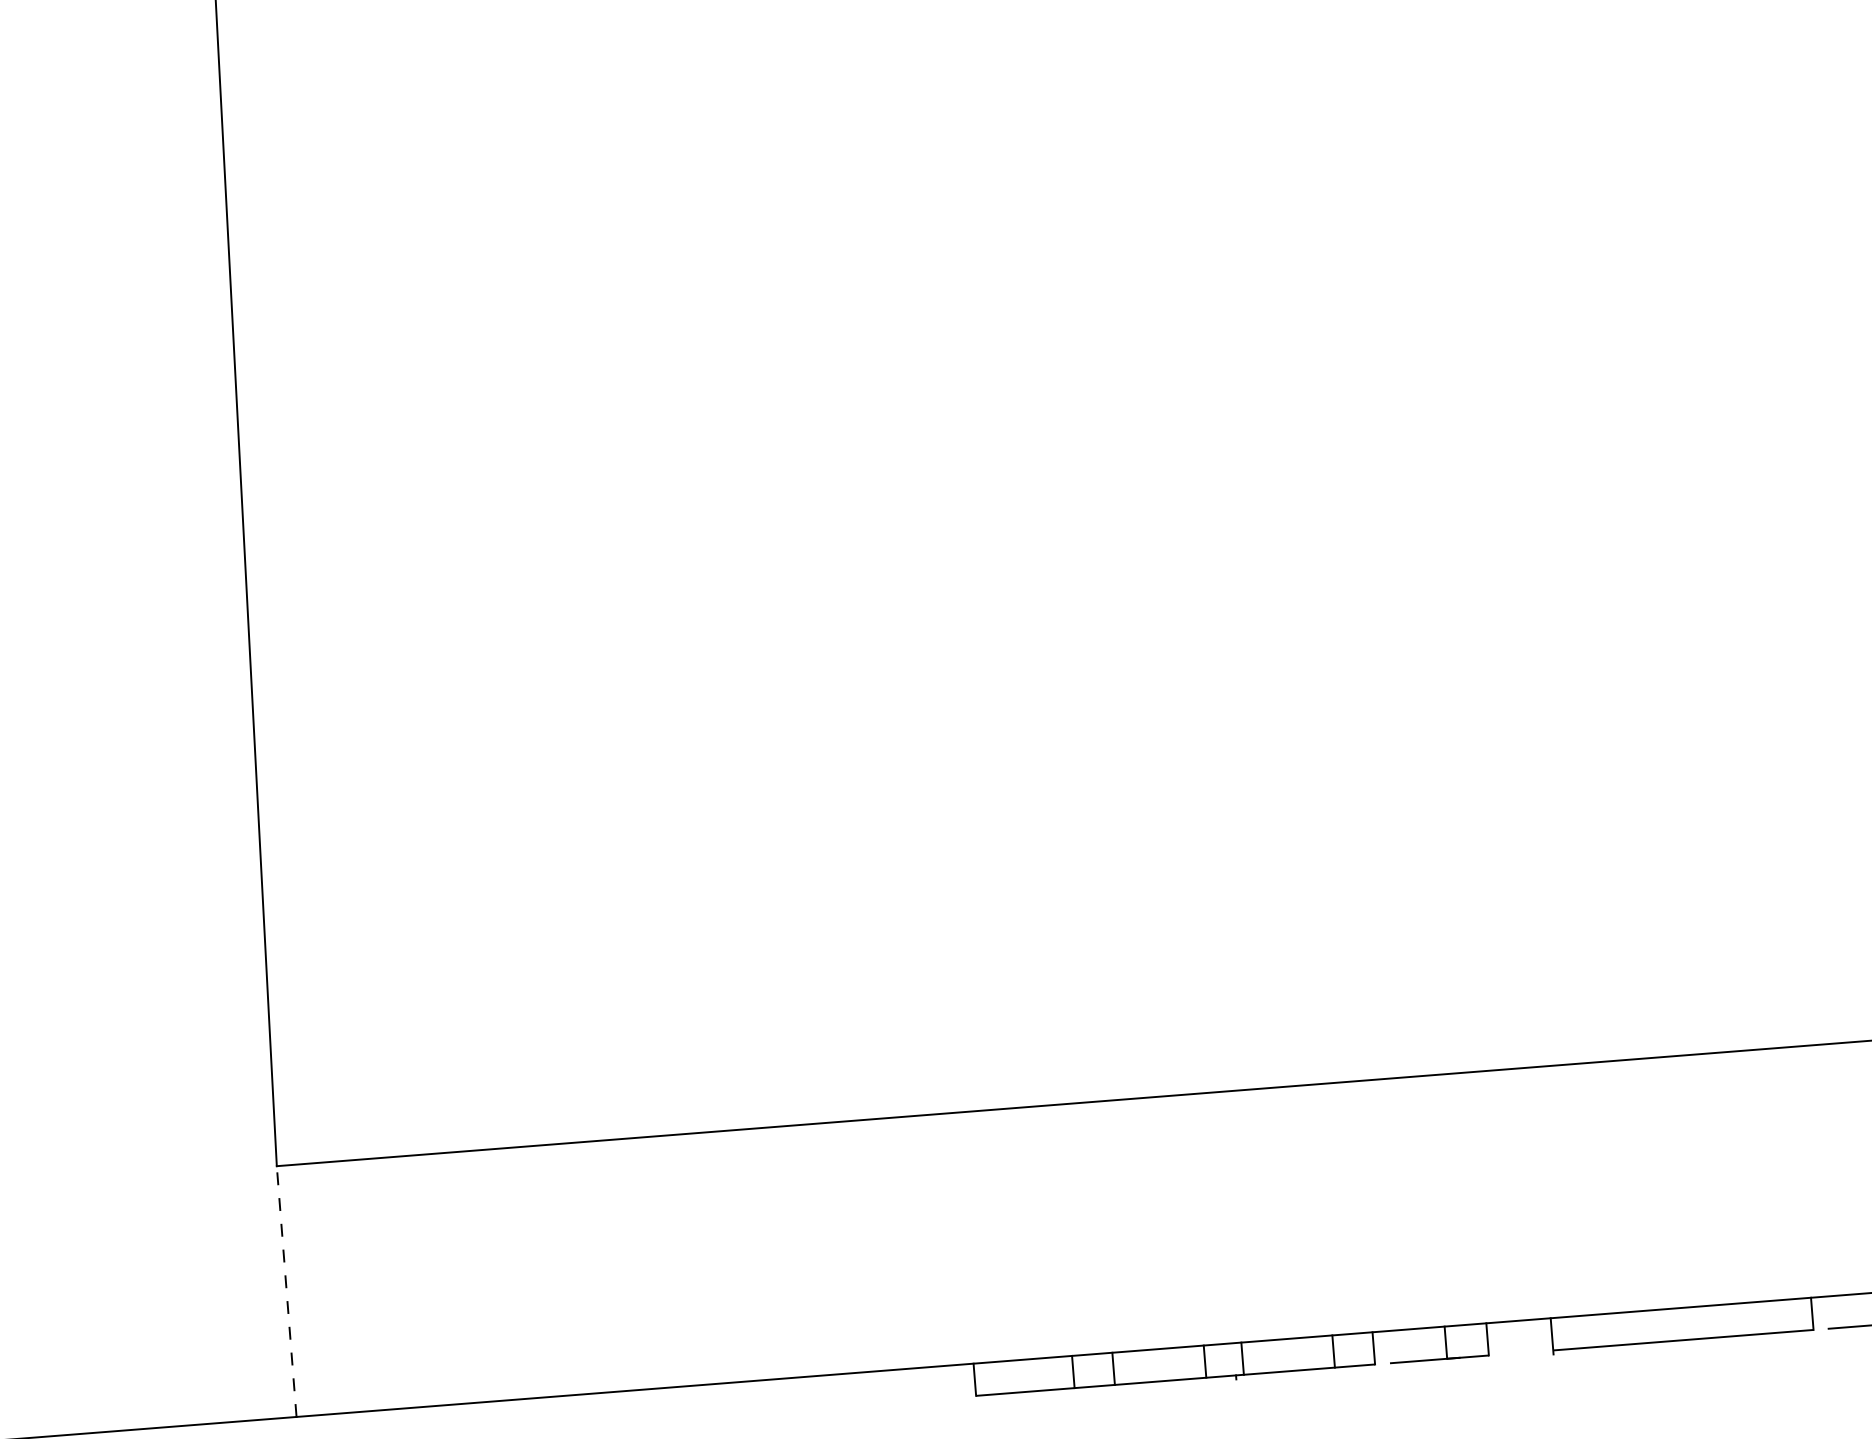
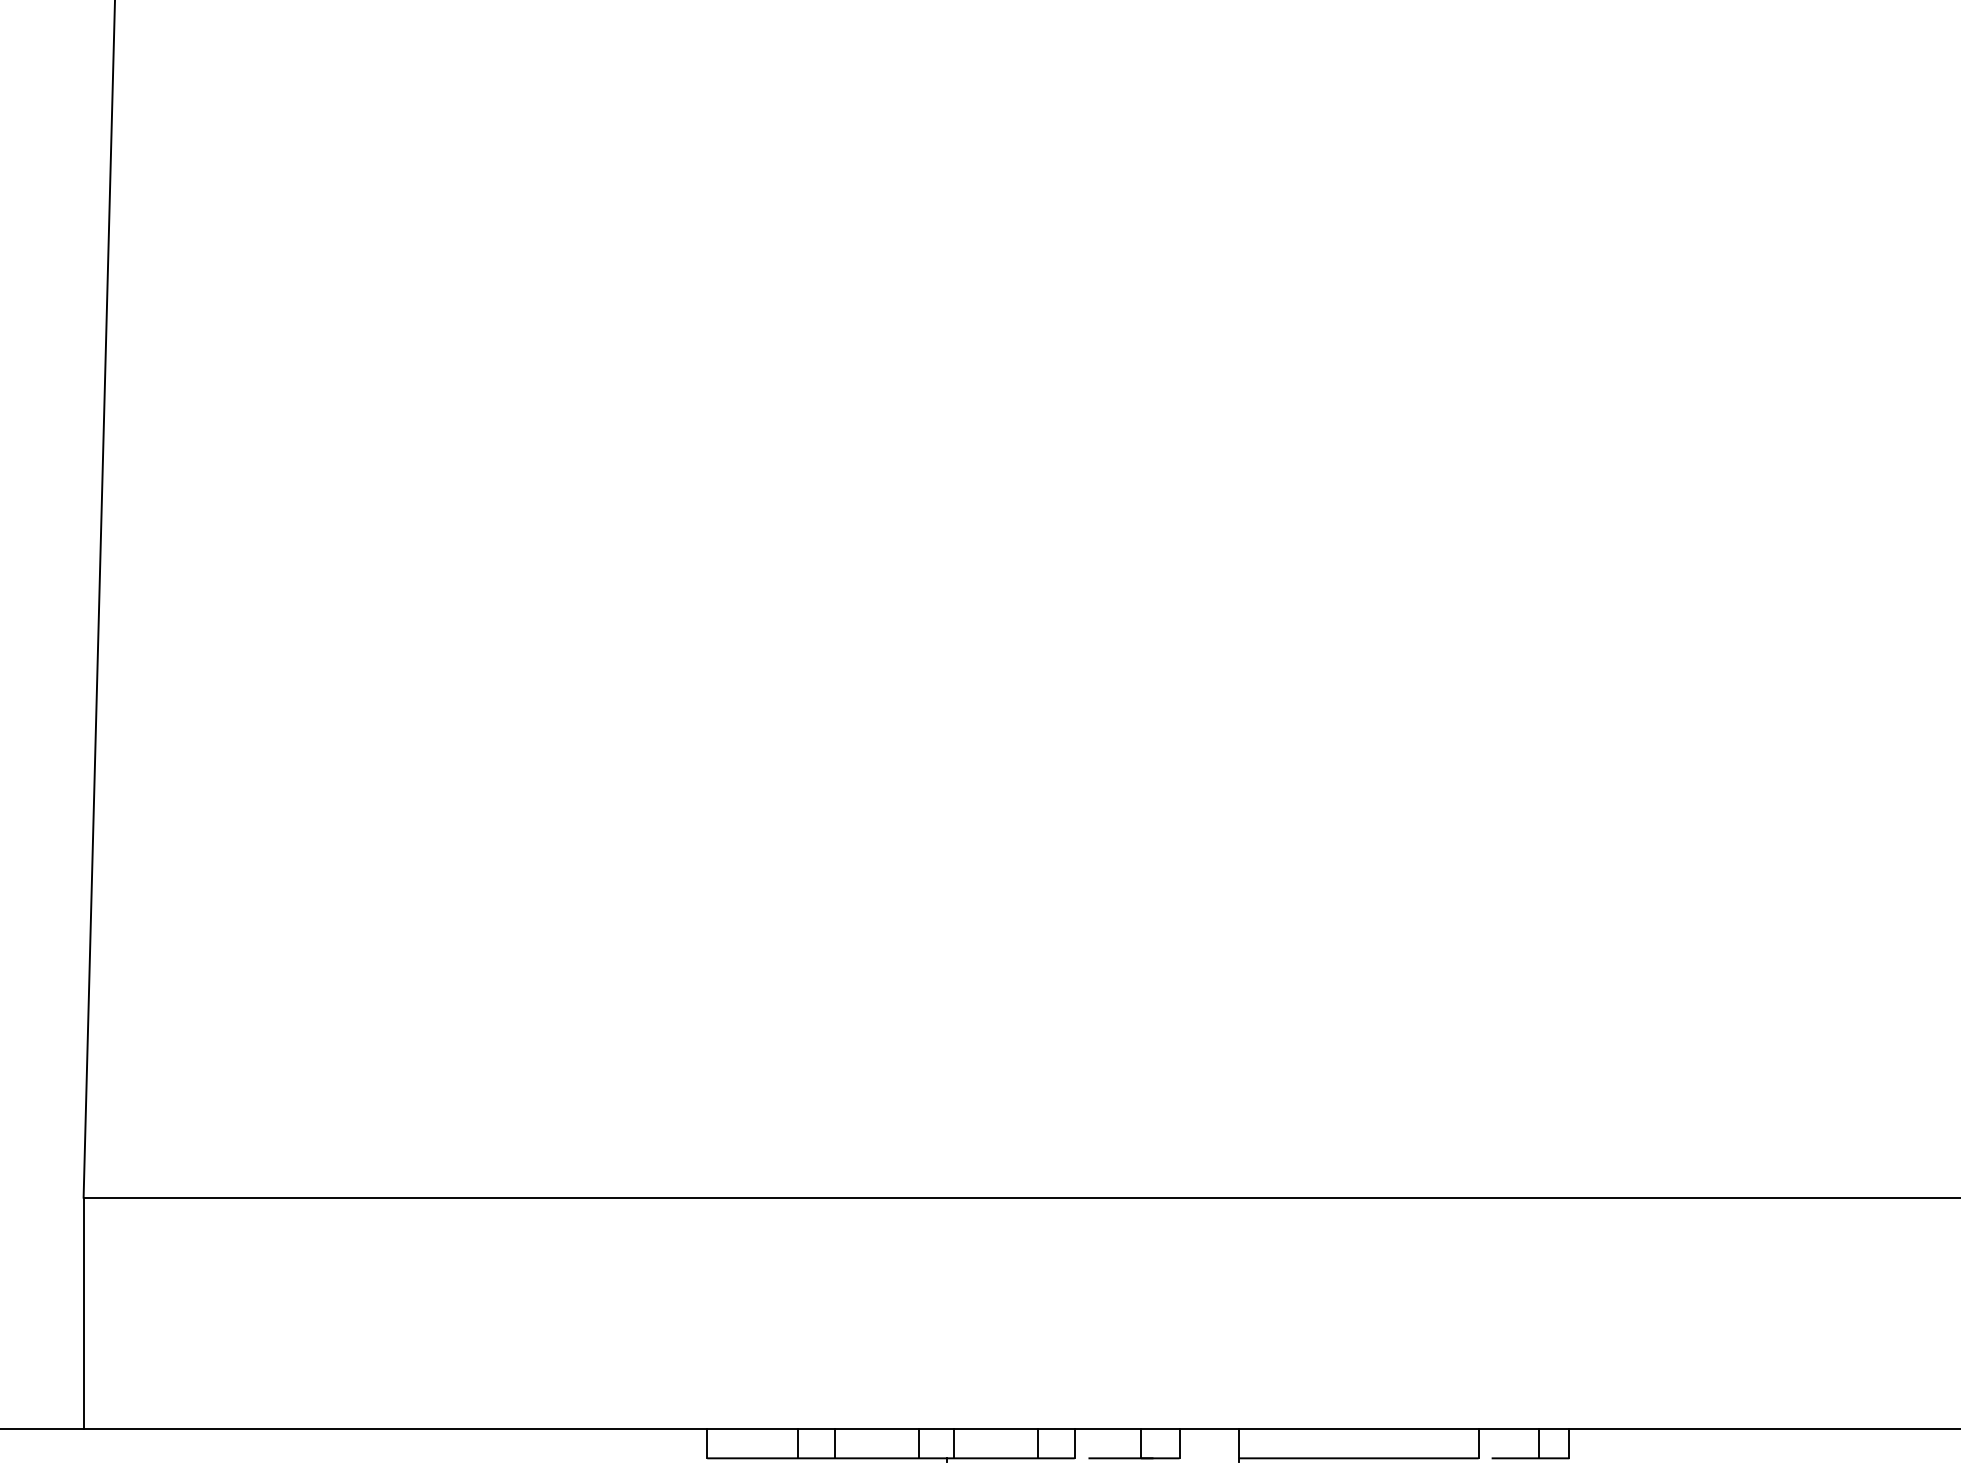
line: (286, 1290) -> (83, 1312), dashed -> solid

